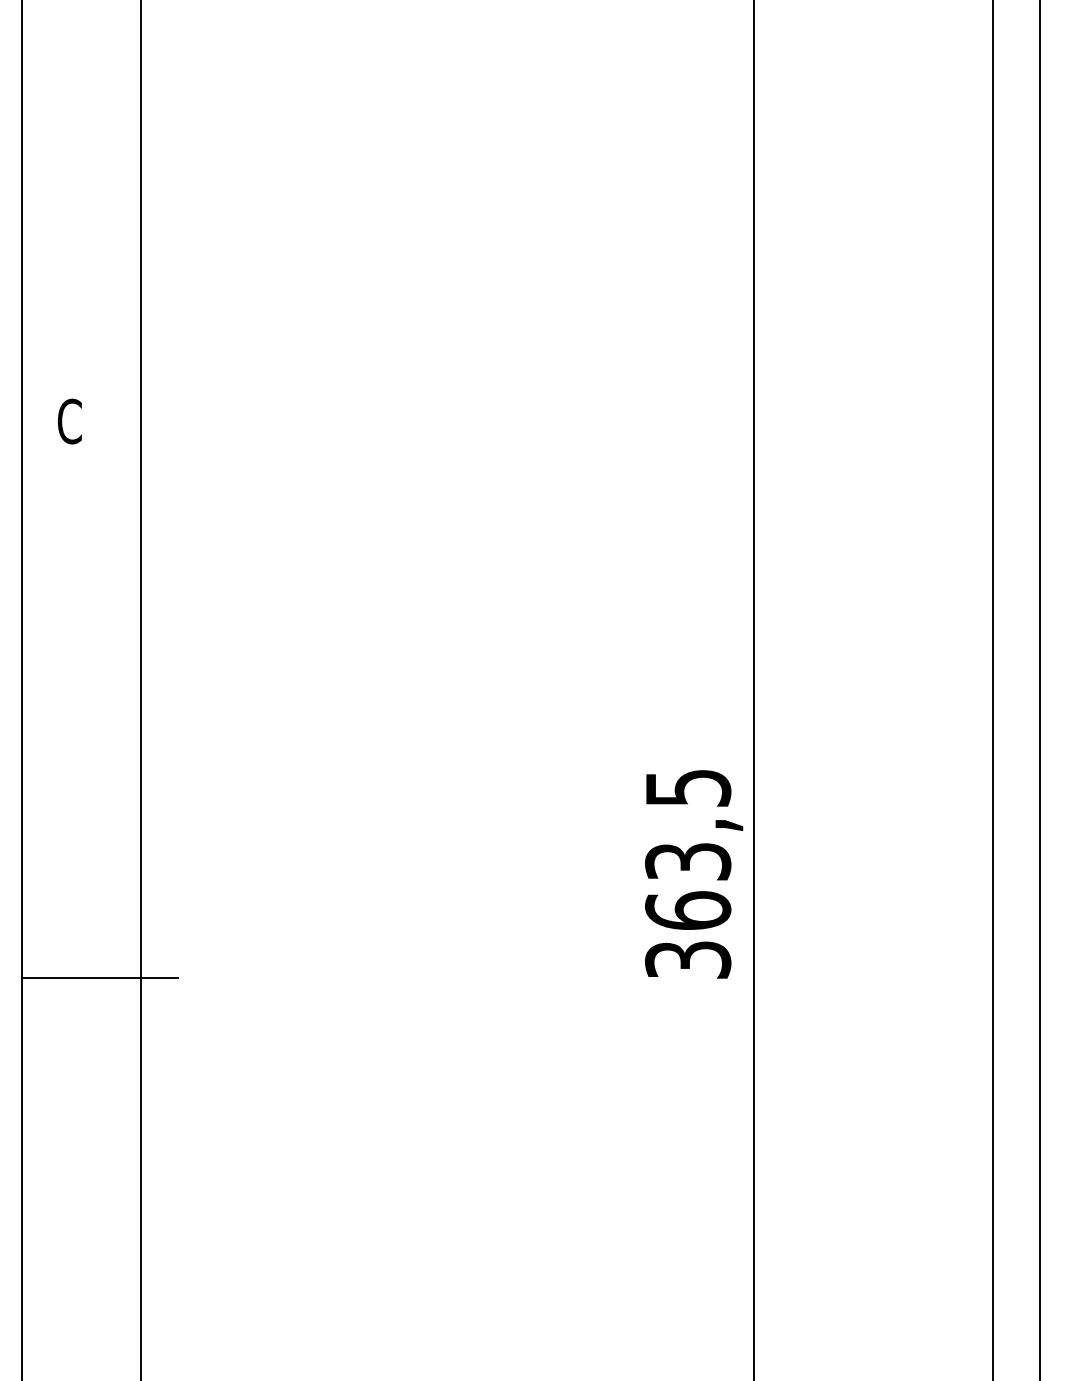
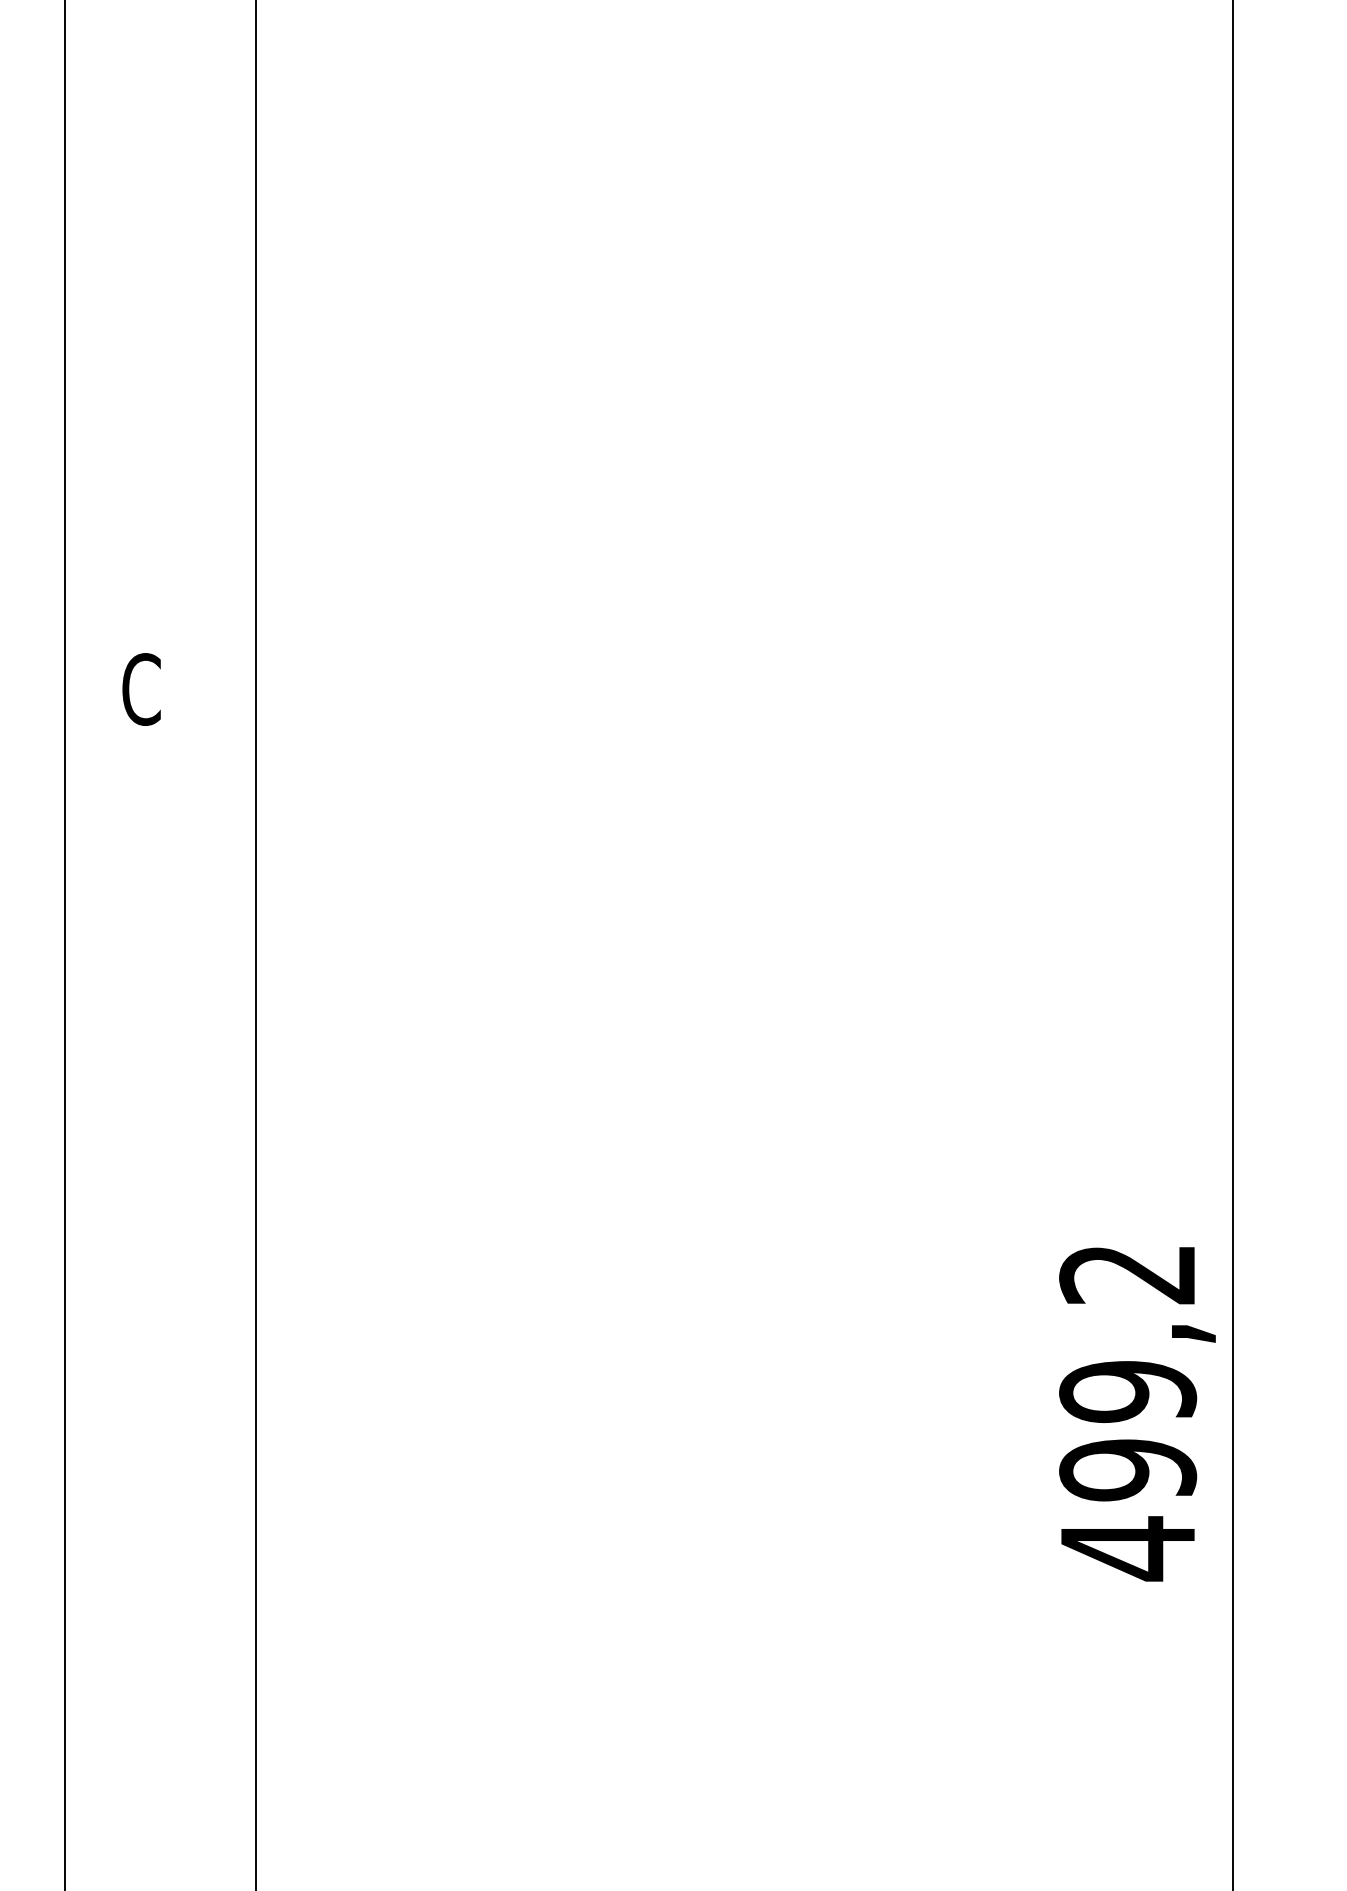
text: (688, 875) -> (1128, 1413), 363,5 -> 499,2
line: (99, 977) -> (188, 1576), removed

